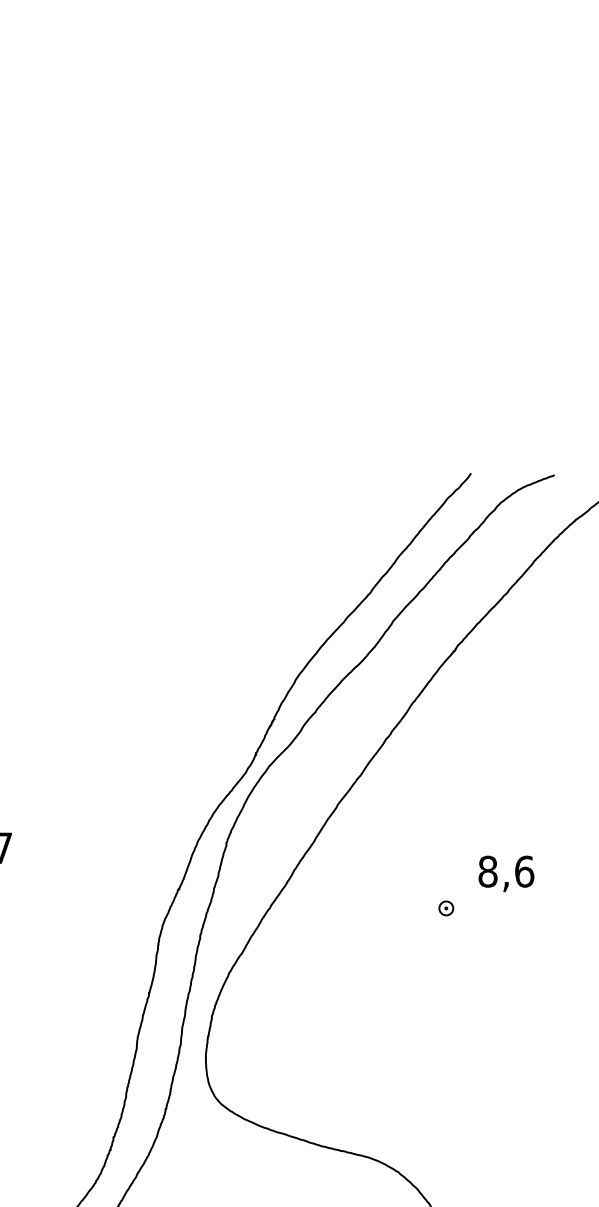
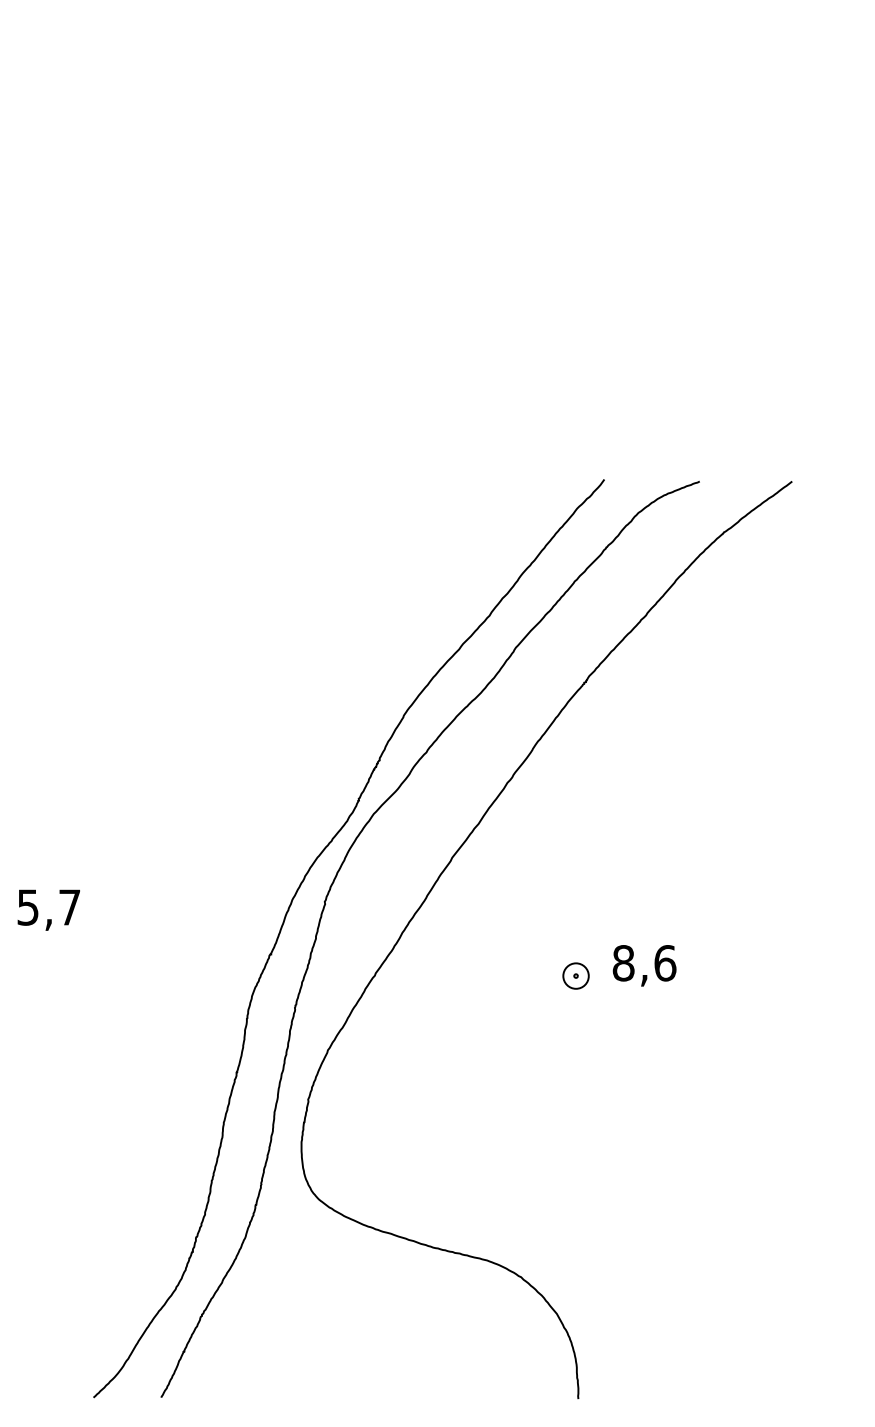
text: (506, 873) -> (644, 965), moved
part: (445, 908) -> (575, 976), size x1.6

